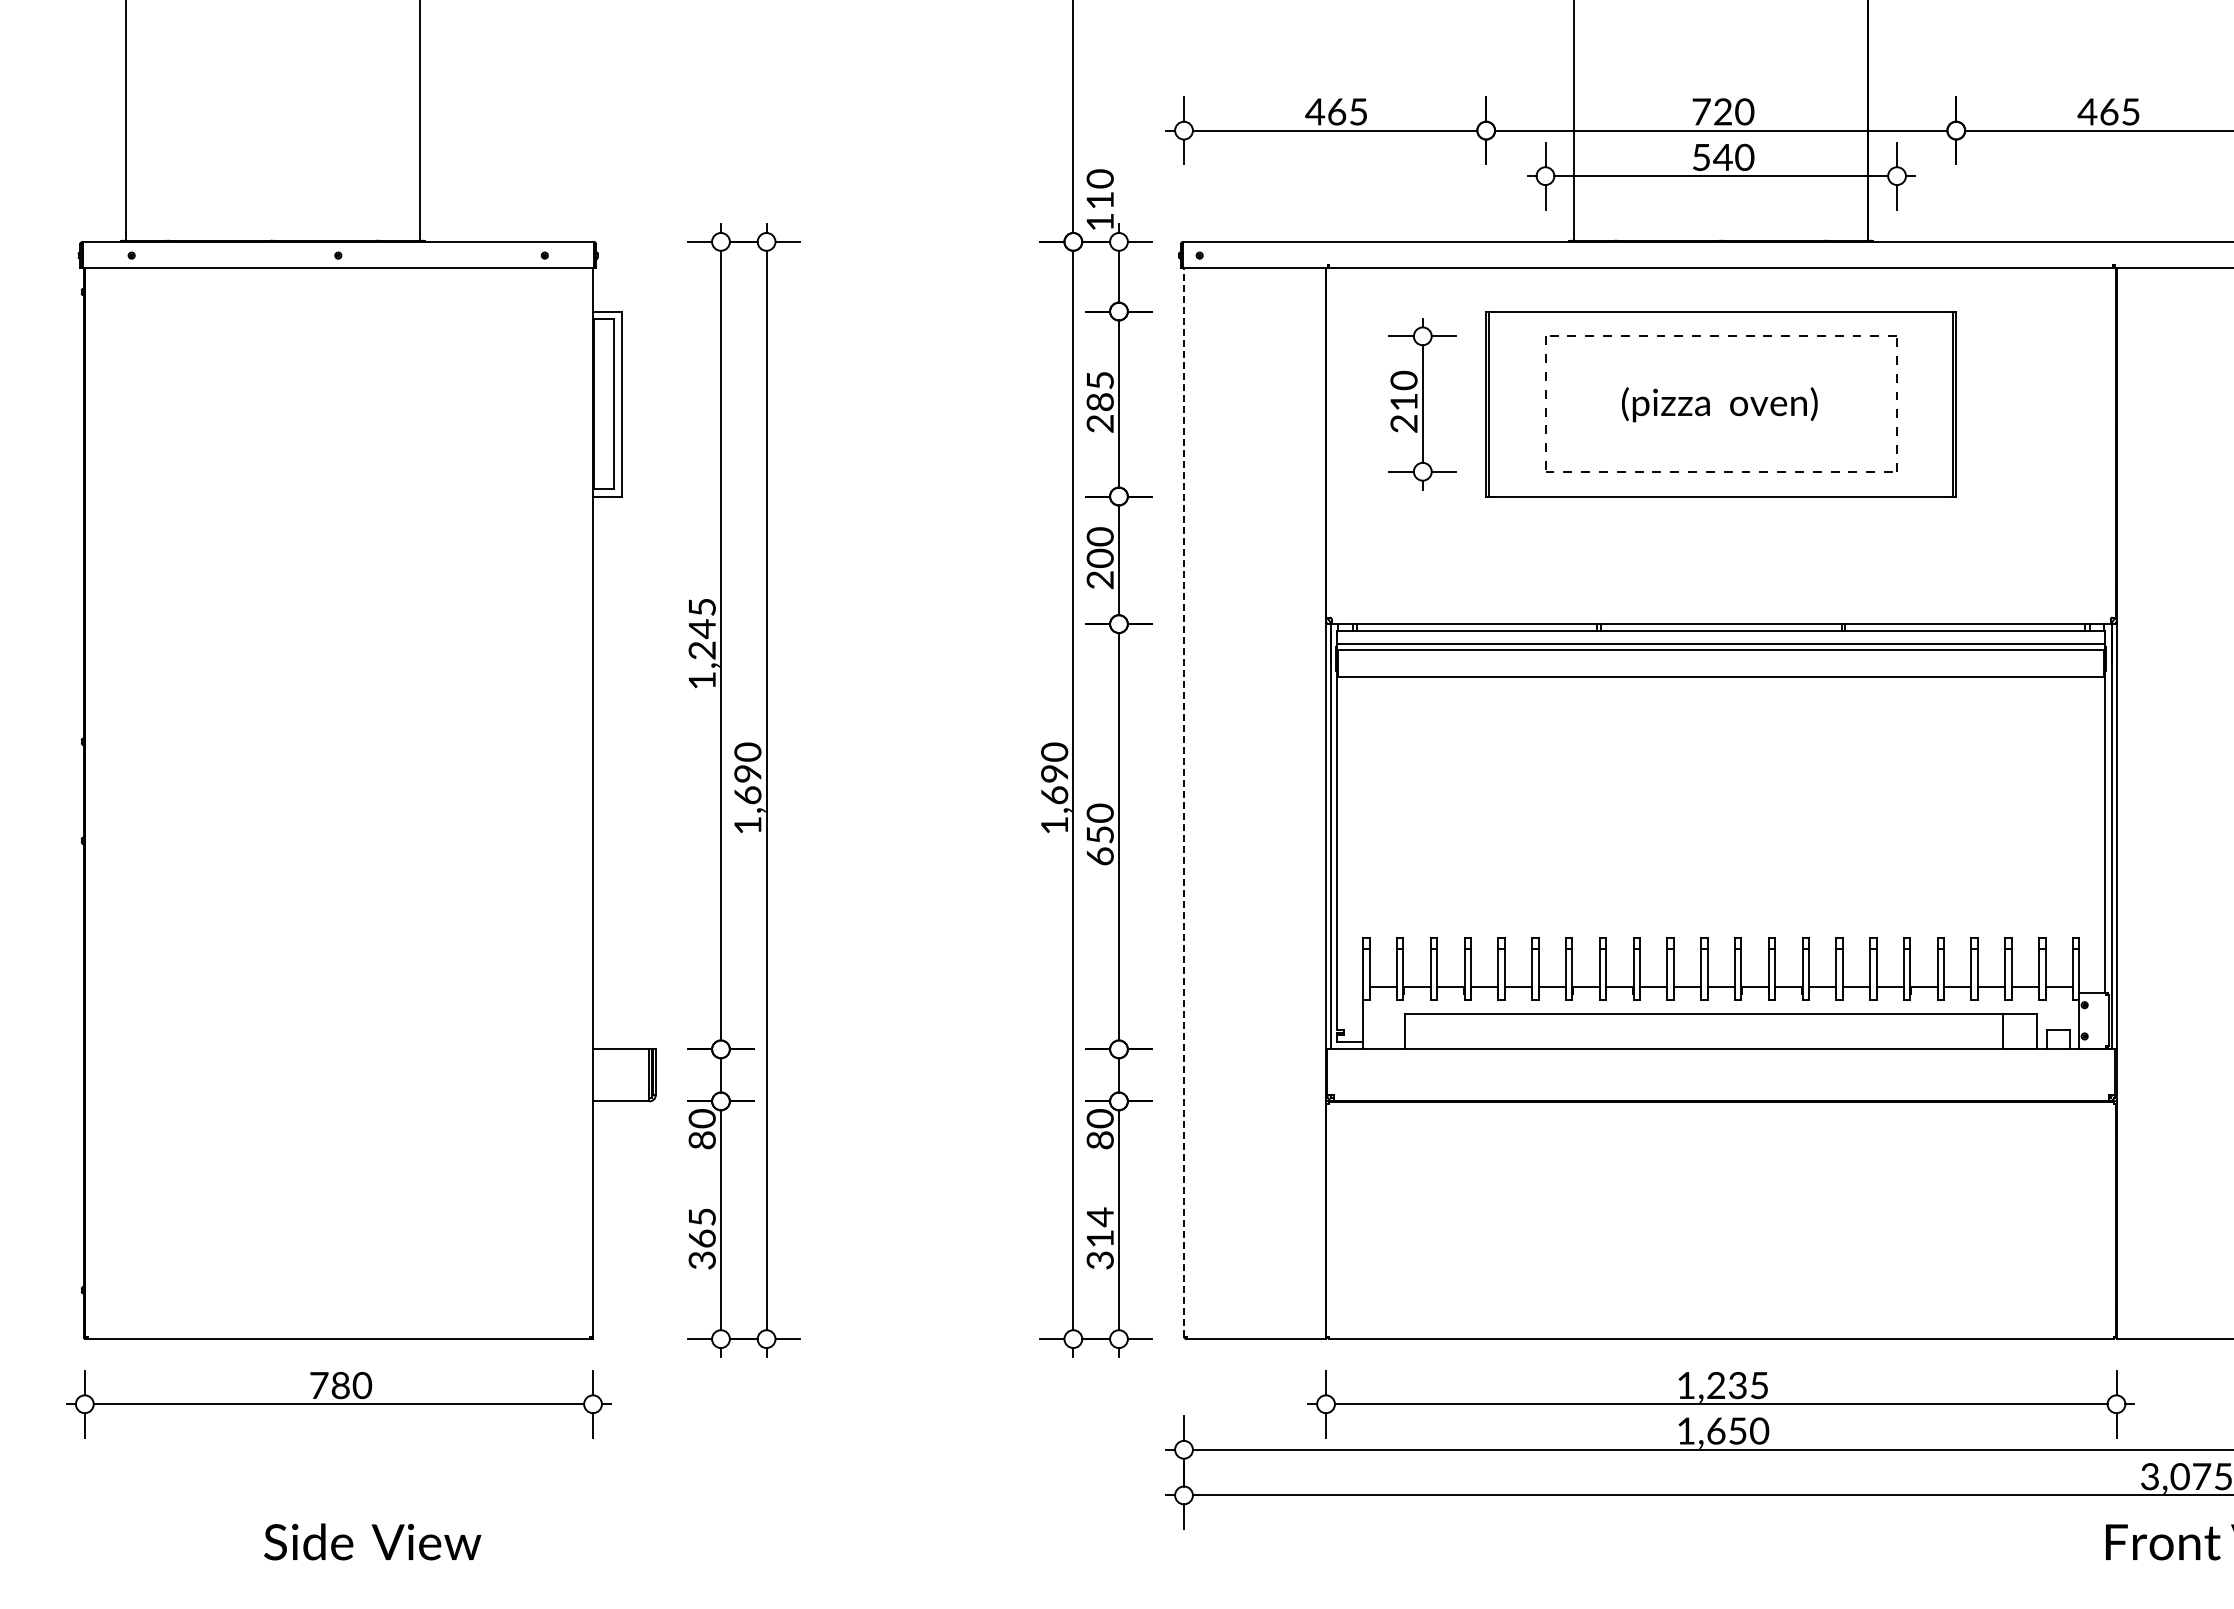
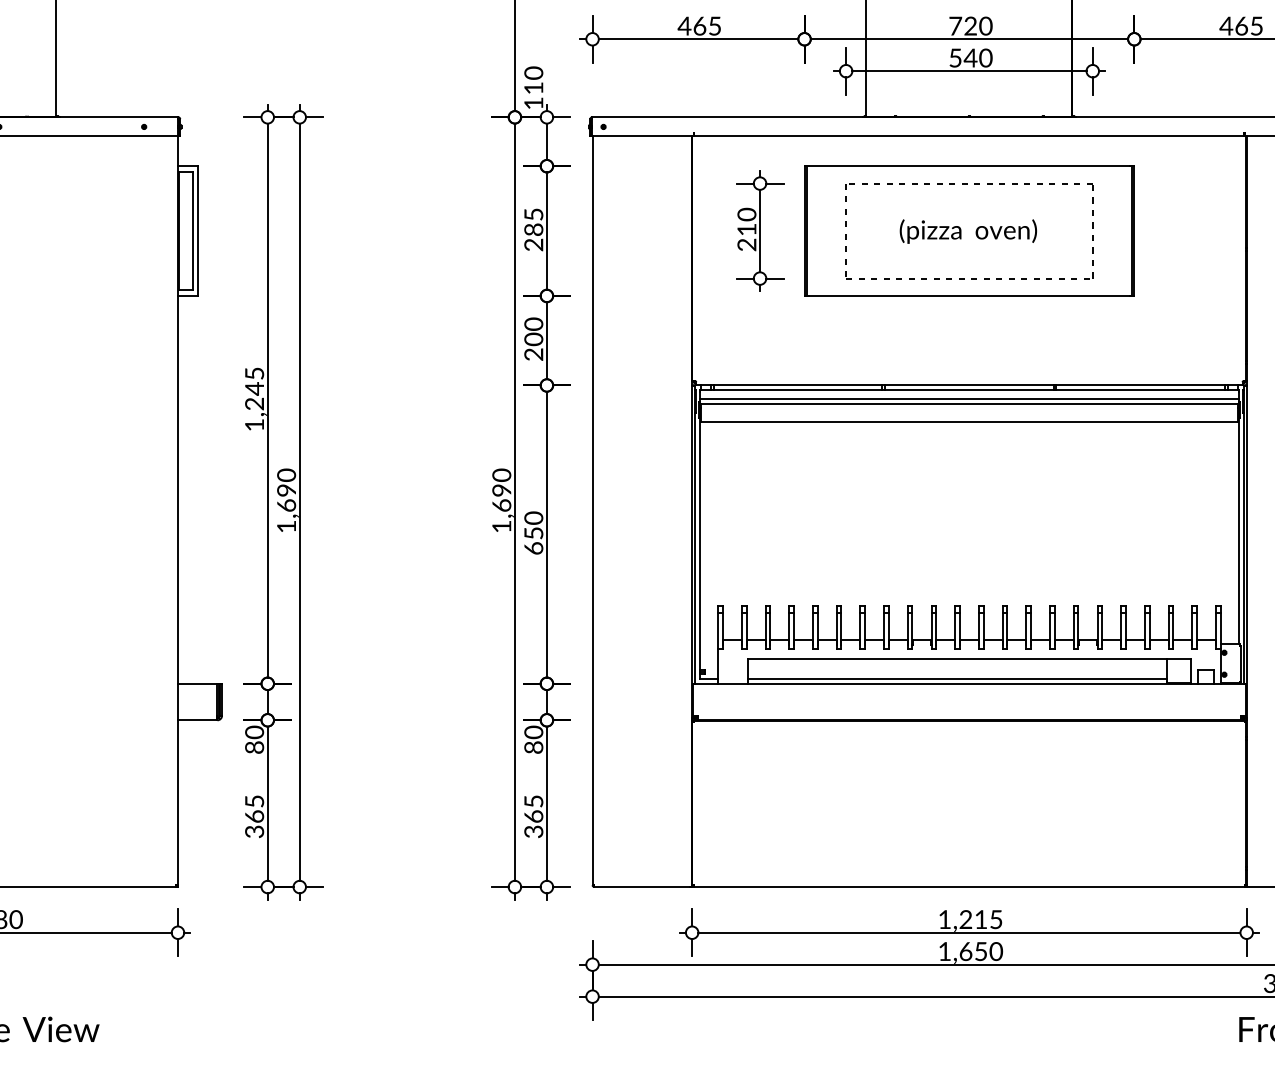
line: (1184, 801) -> (592, 509), dashed -> solid
line: (1704, 1042) -> (957, 678), added
text: (1099, 1227) -> (533, 808), 314 -> 365
text: (1737, 1385) -> (980, 919), 1,235 -> 1,215

